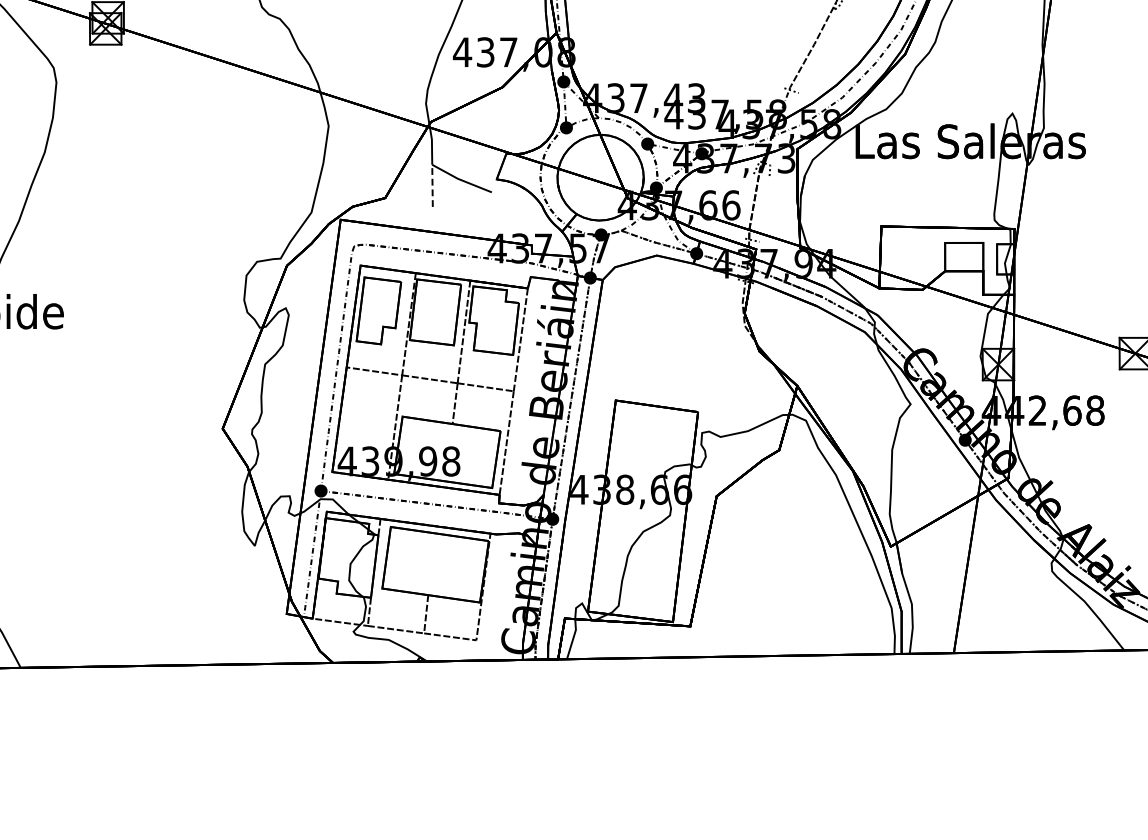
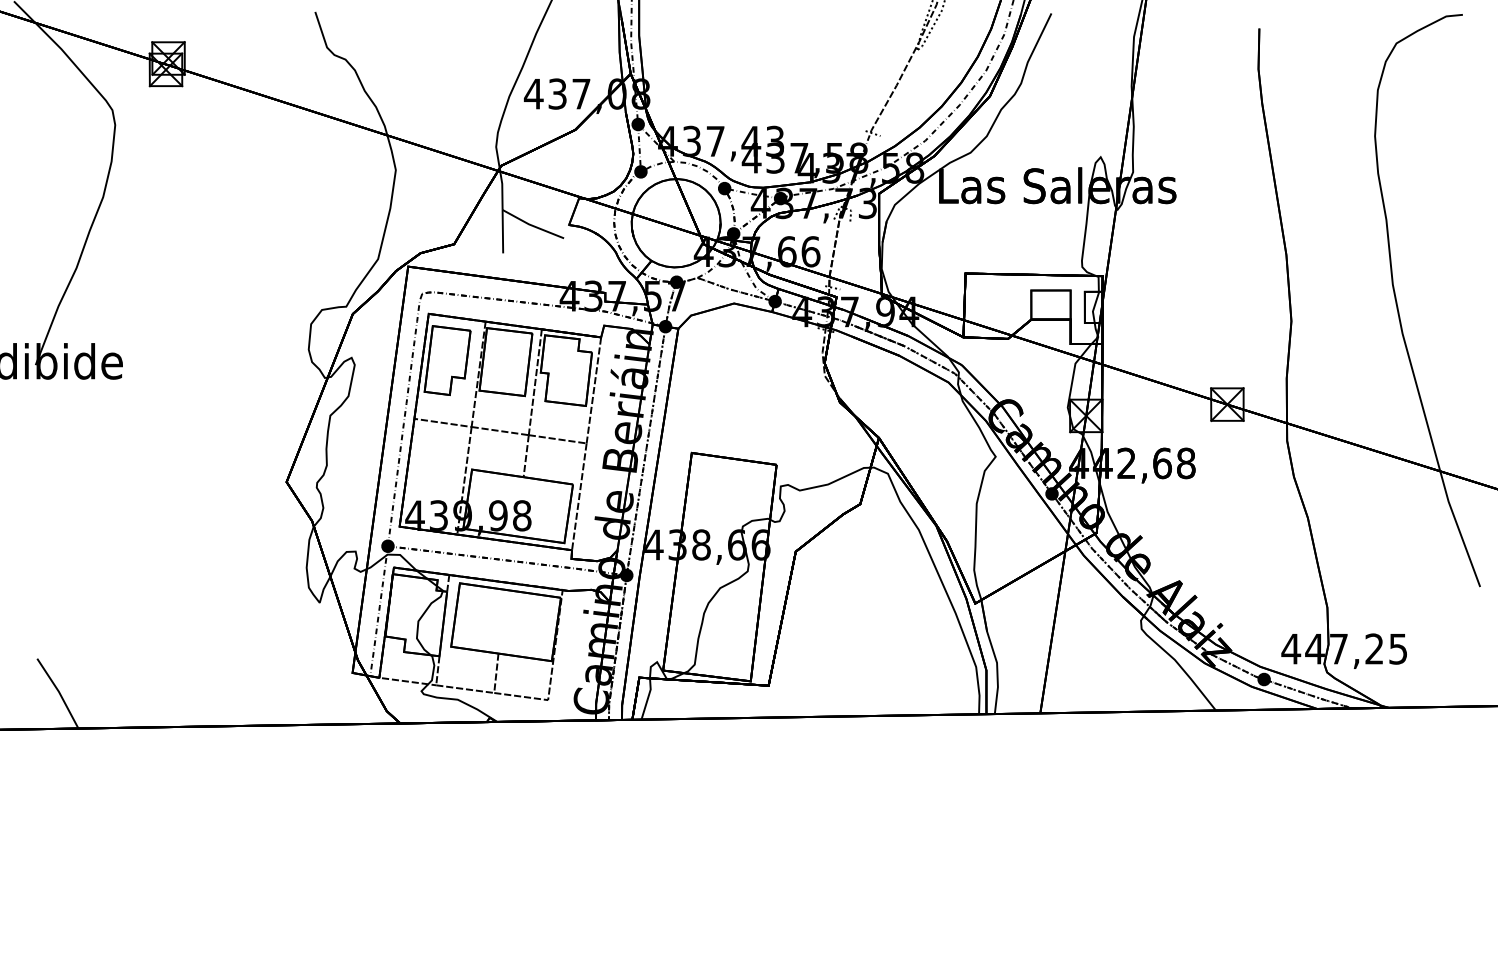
line: (432, 185) -> (502, 231), dashed -> solid

